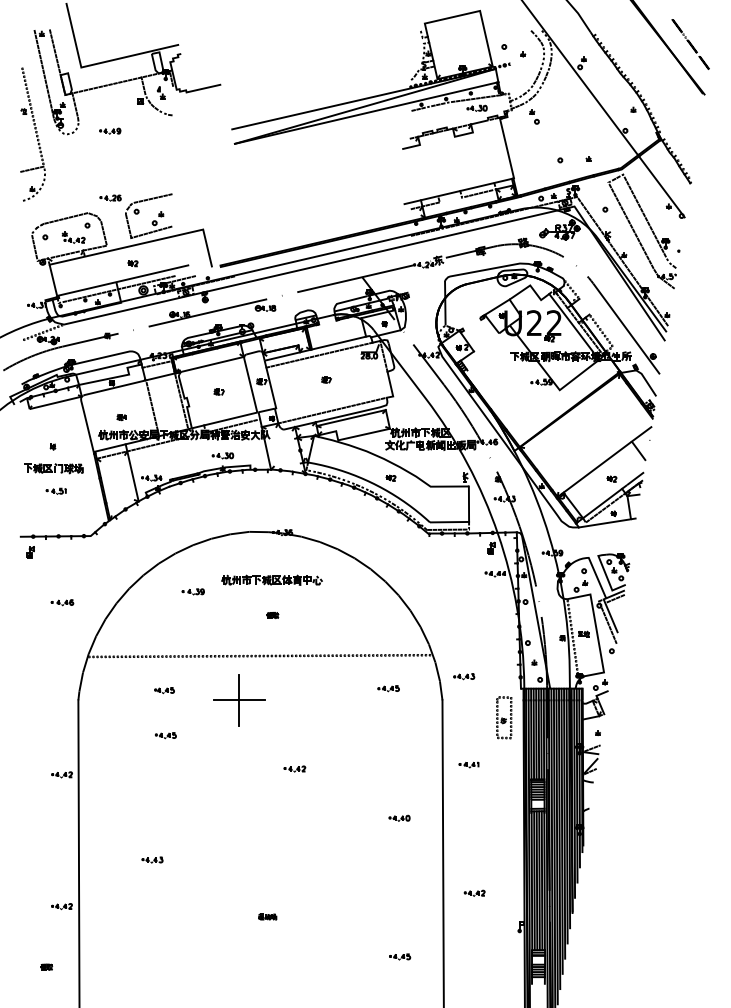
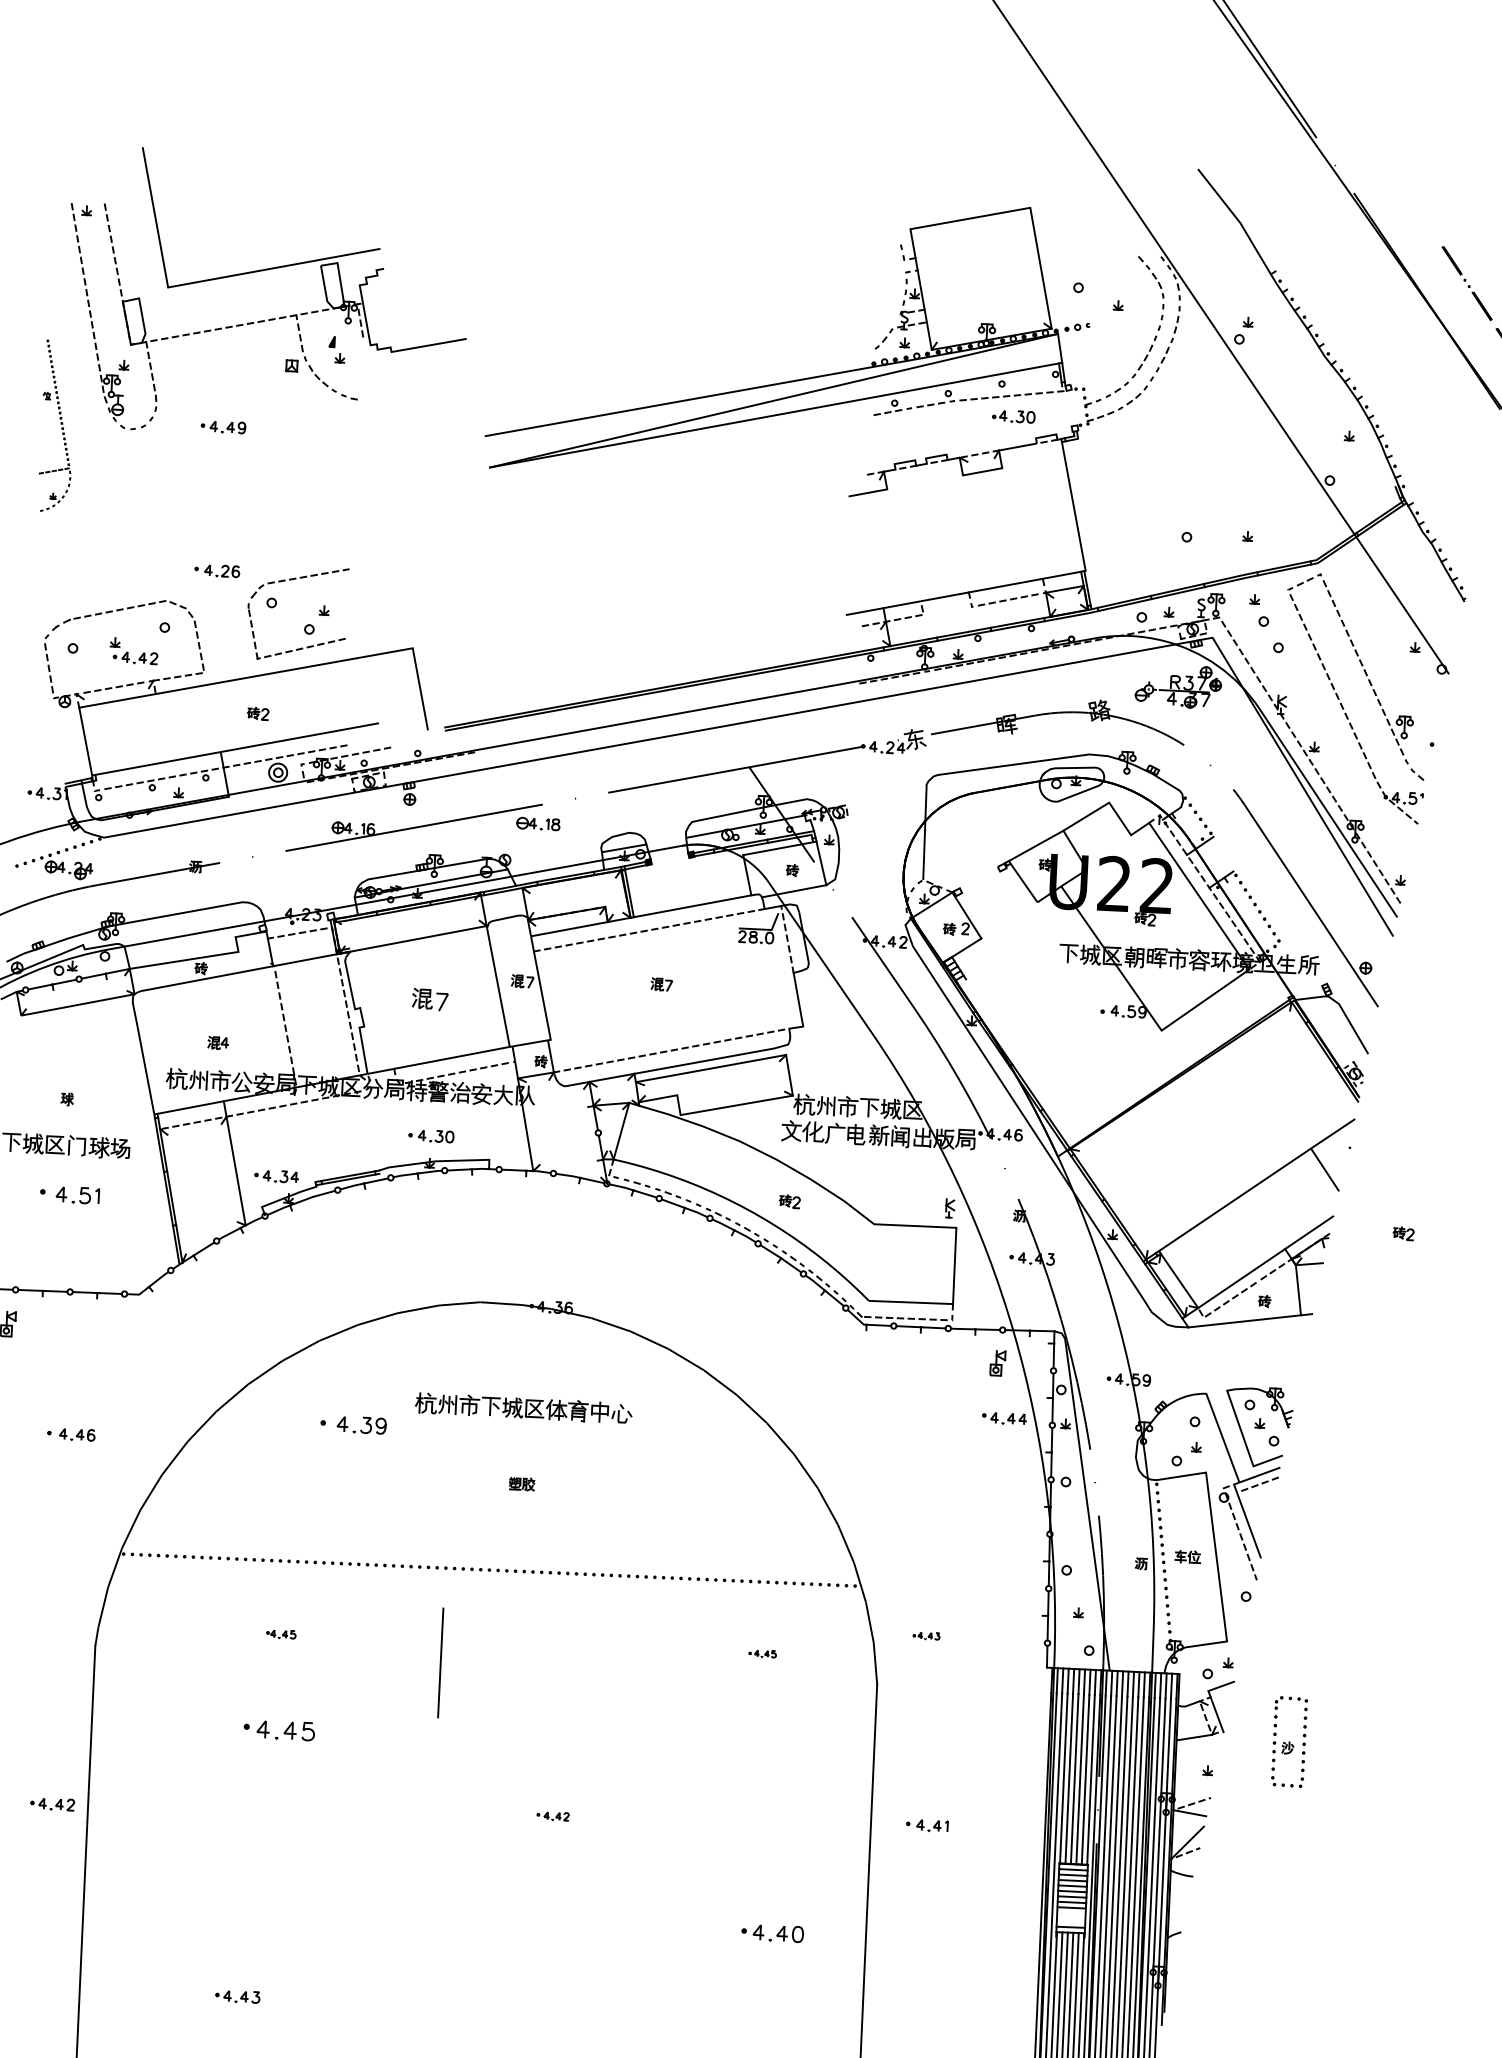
part: (534, 116) -> (1259, 609), moved
part: (32, 134) -> (56, 426), size x0.6
part: (218, 391) -> (428, 997), size x1.6
part: (611, 478) -> (1403, 1232), moved
part: (55, 490) -> (68, 1193), size x1.4
part: (192, 591) -> (351, 1424), size x1.4
part: (464, 676) -> (926, 1635), size x0.6
part: (388, 688) -> (762, 1653), size x0.6
part: (164, 690) -> (281, 1633), size x0.7
line: (238, 700) -> (439, 1663), removed
part: (504, 717) -> (1289, 1741), moved
part: (165, 735) -> (278, 1730), size x1.6
part: (294, 768) -> (552, 1815), size x0.7
part: (399, 817) -> (772, 1931), size x1.4

